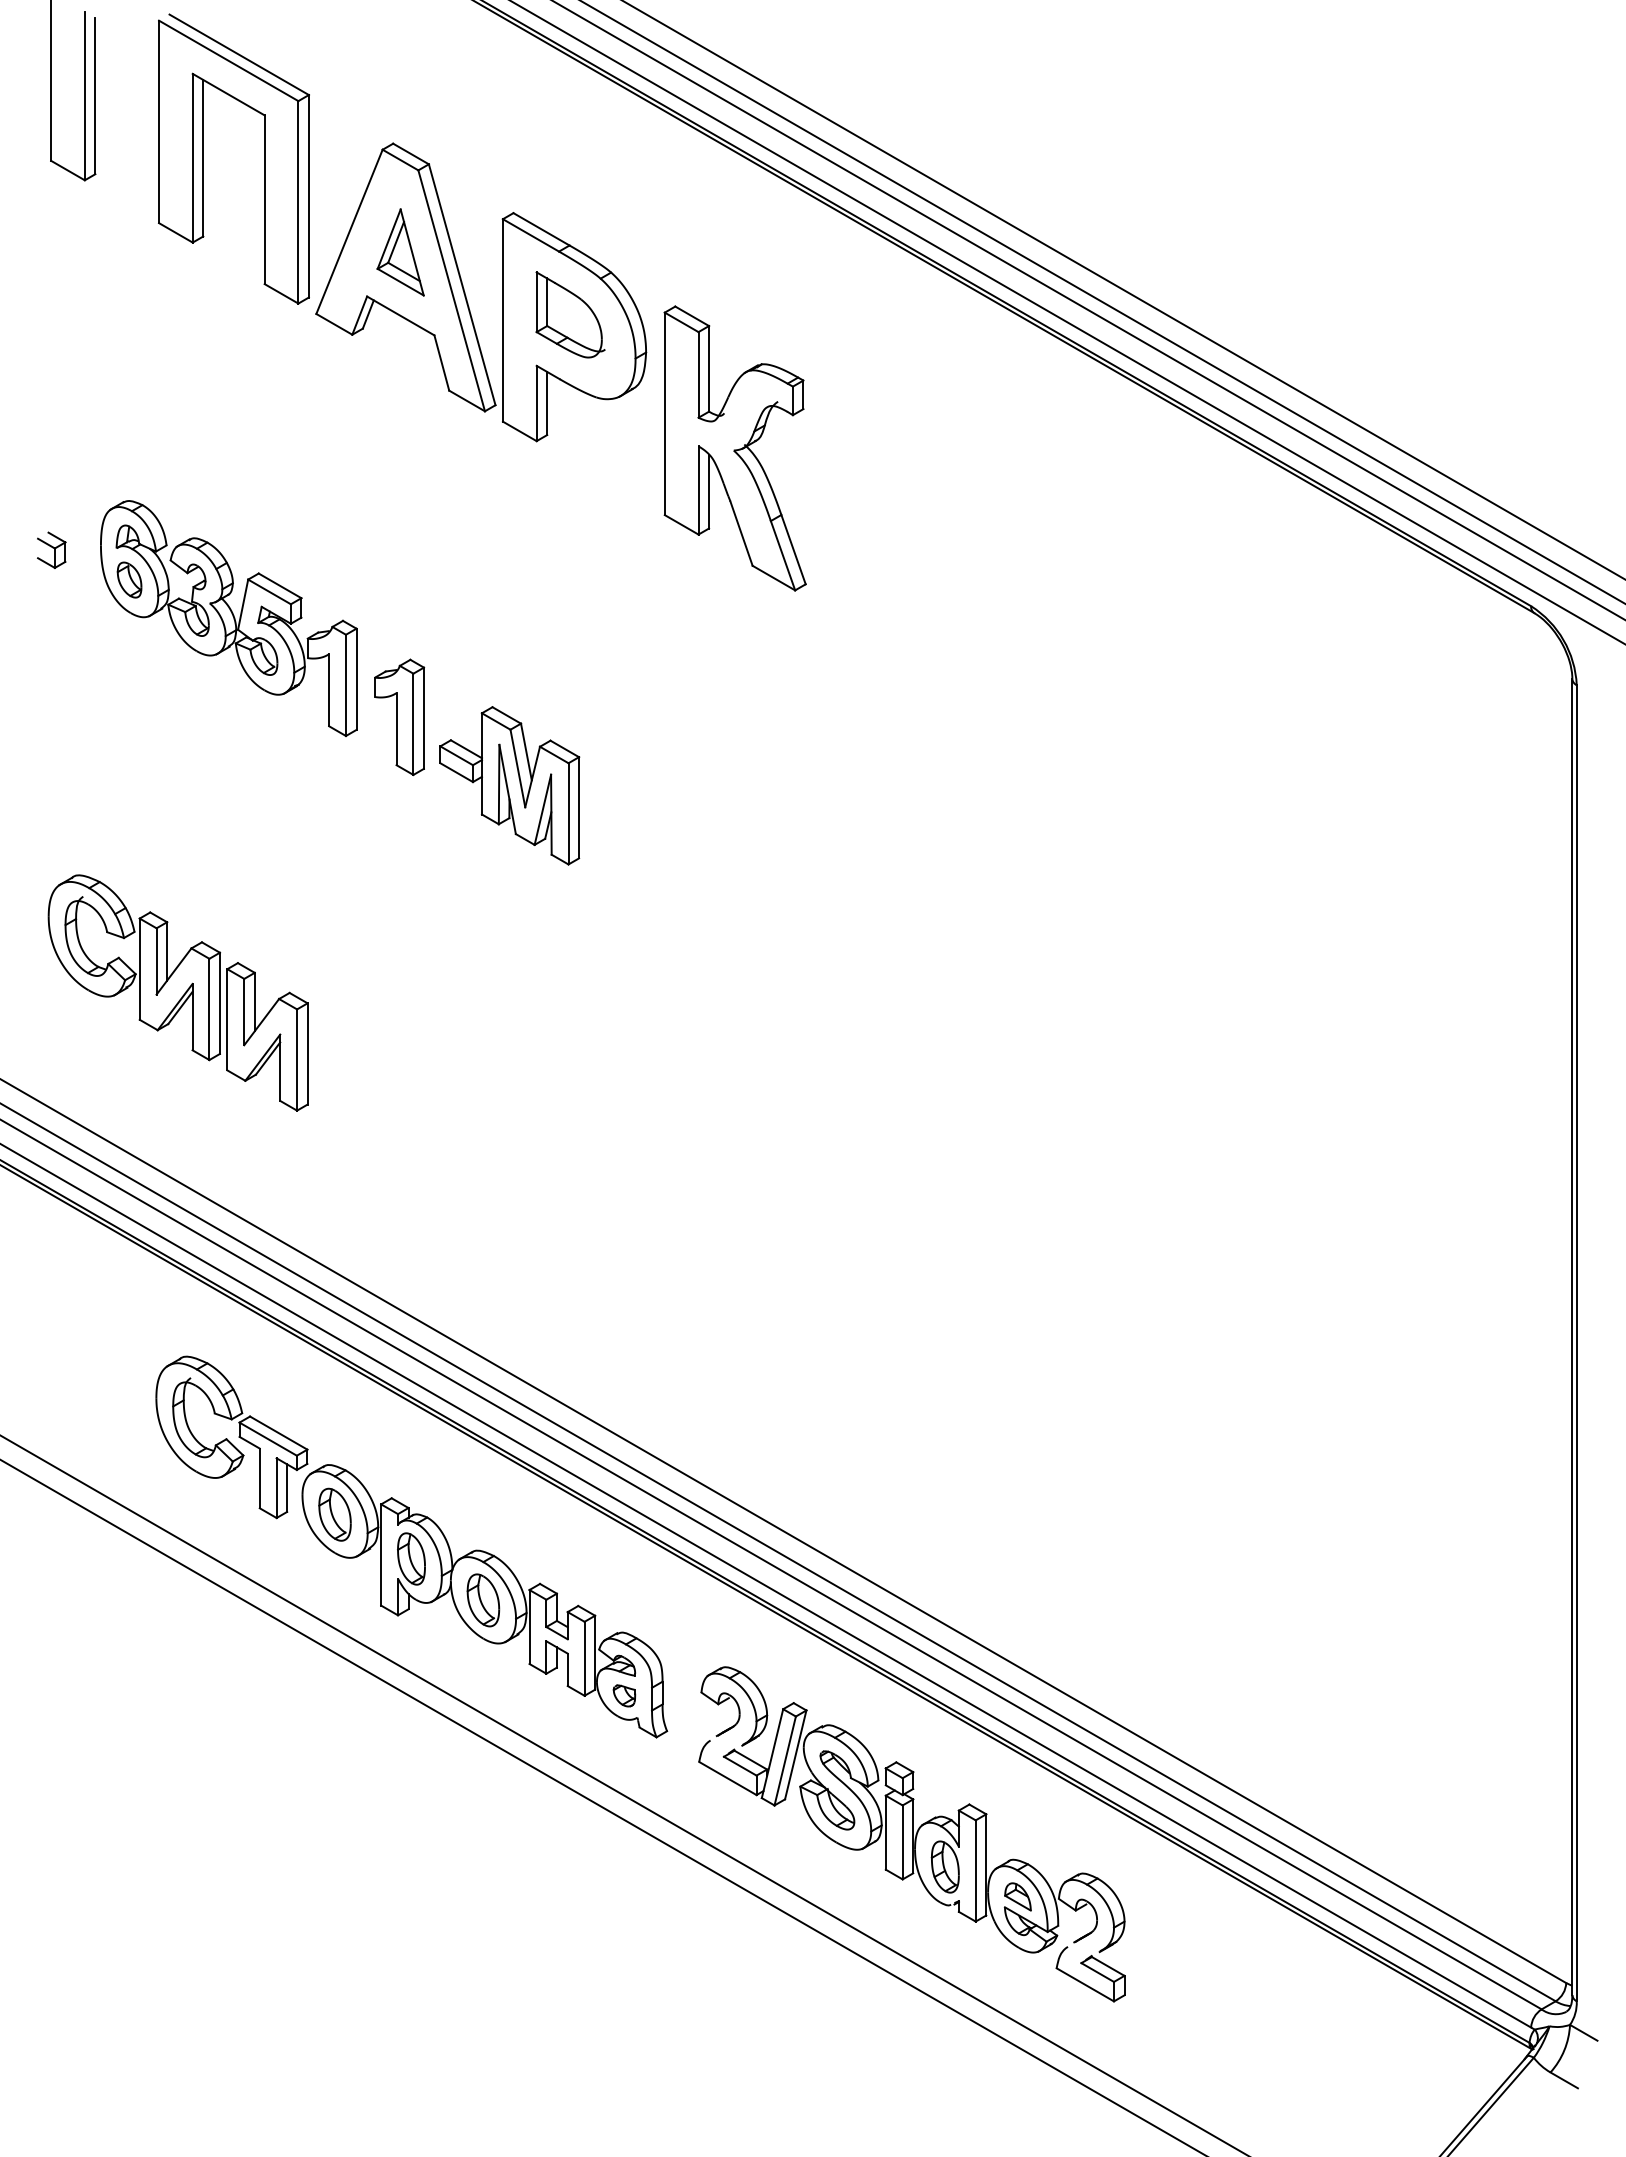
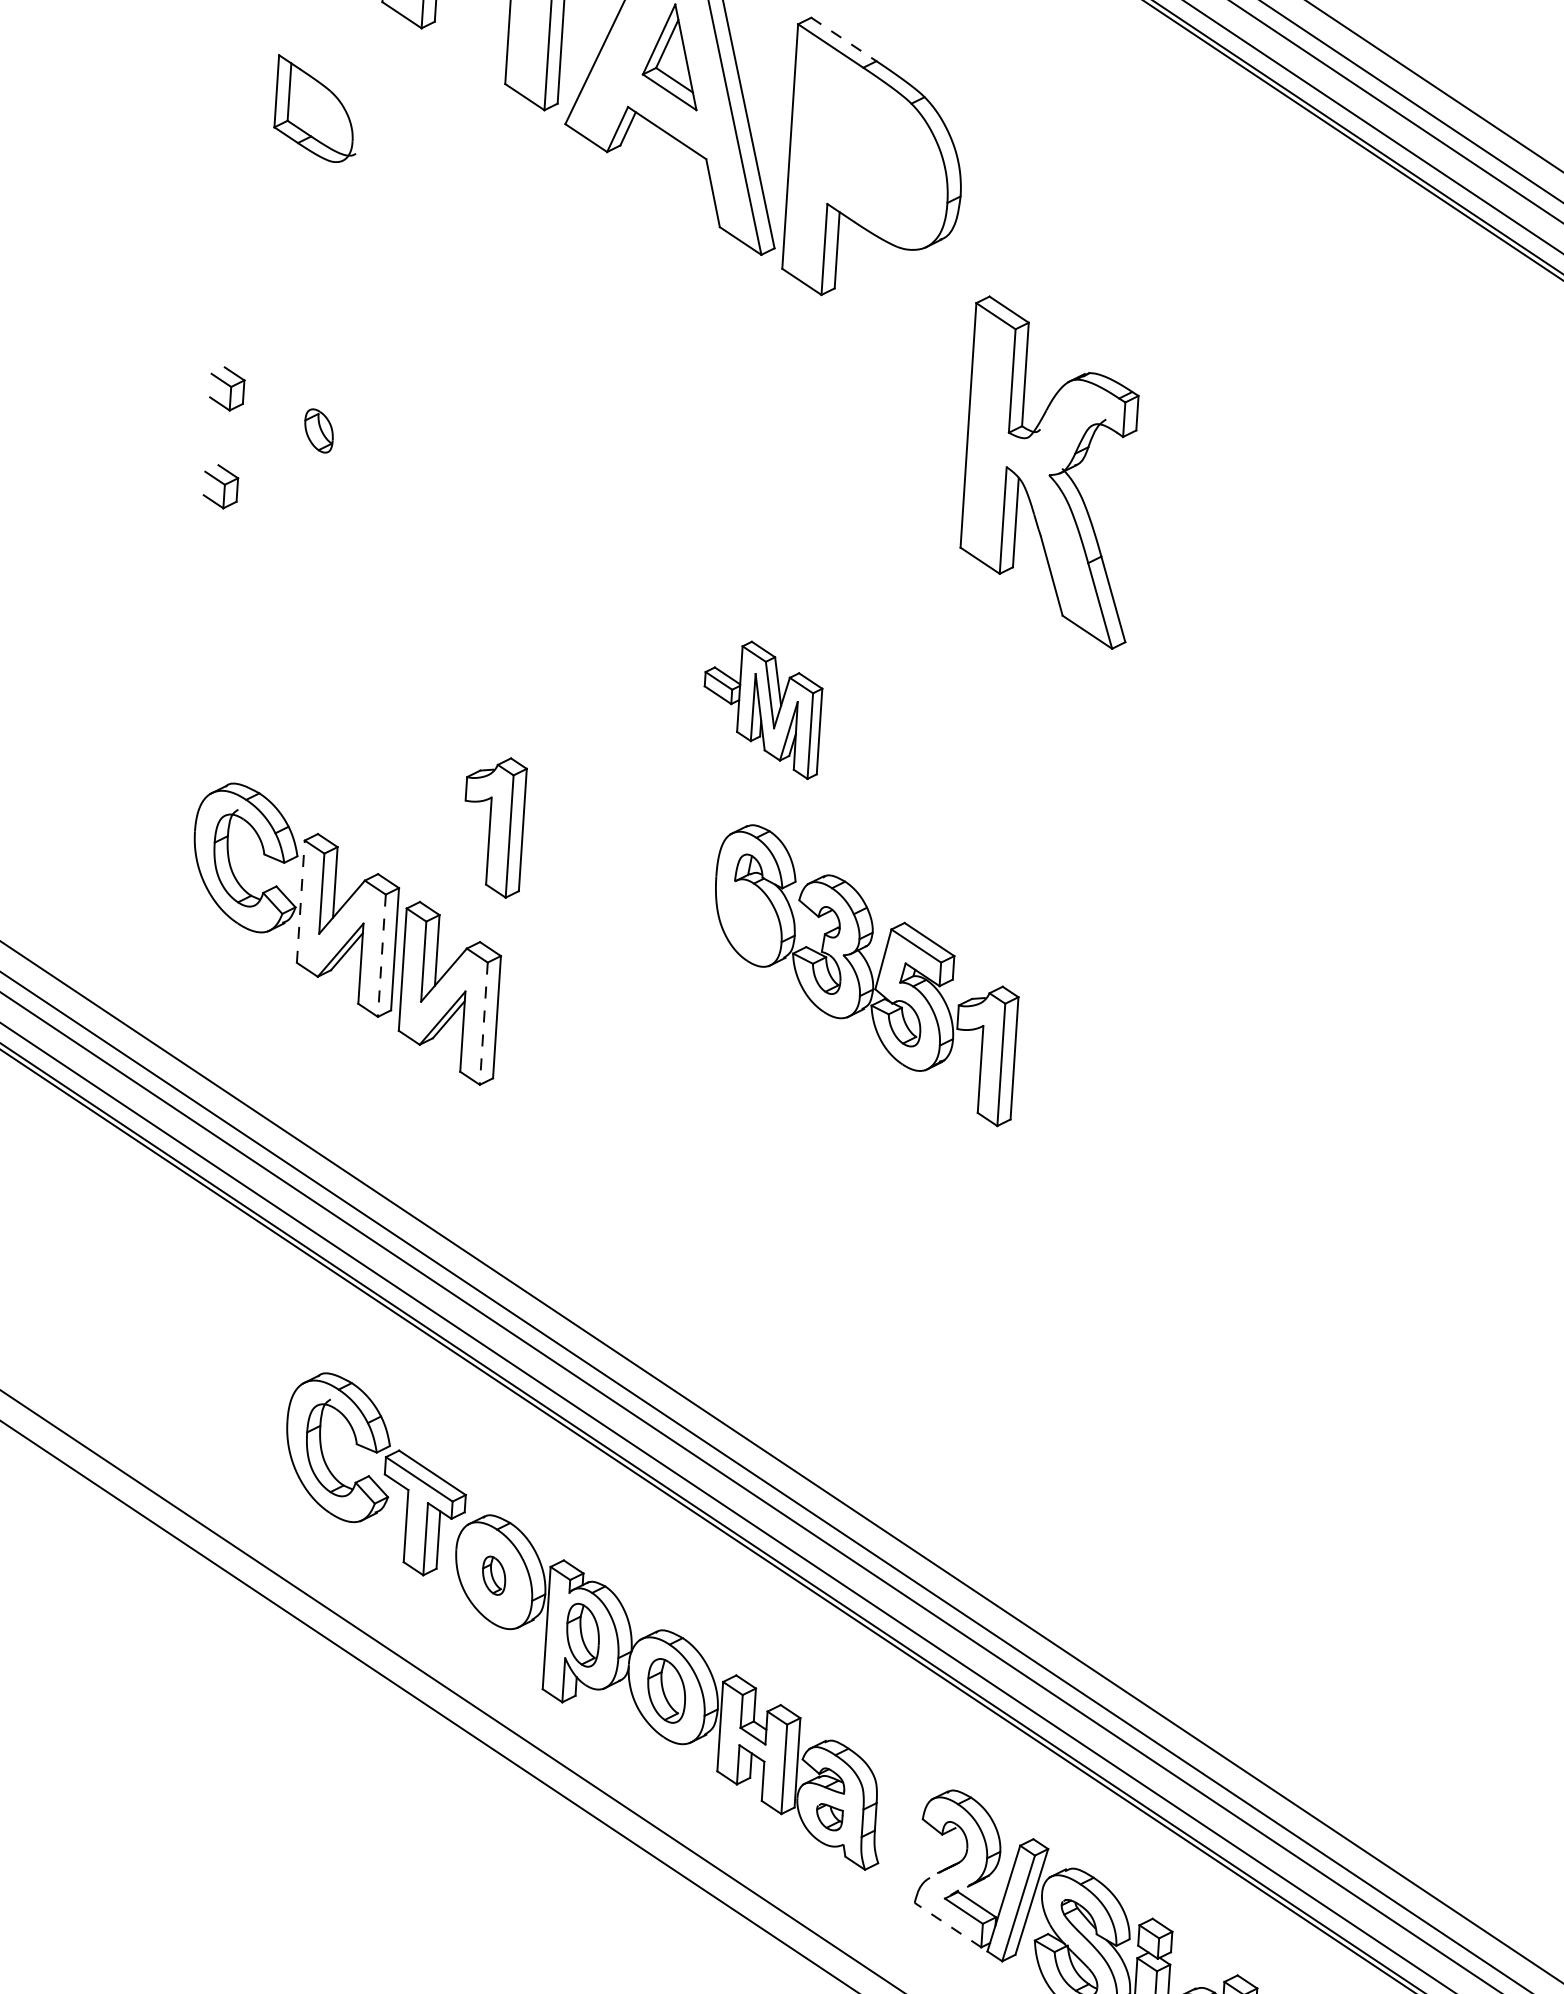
line: (541, 229) -> (843, 39), solid -> dashed
part: (570, 314) -> (316, 108), moved
part: (734, 448) -> (1049, 472), moved
part: (228, 618) -> (864, 974), moved
part: (51, 630) -> (220, 485), added
part: (399, 717) -> (493, 827), moved
part: (509, 785) -> (761, 708), size x0.7
line: (139, 969) -> (300, 902), solid -> dashed
line: (209, 1009) -> (381, 955), solid -> dashed
line: (297, 1060) -> (484, 1024), solid -> dashed
part: (334, 1514) -> (493, 1575), size x0.6
line: (727, 1778) -> (947, 1925), solid -> dashed

